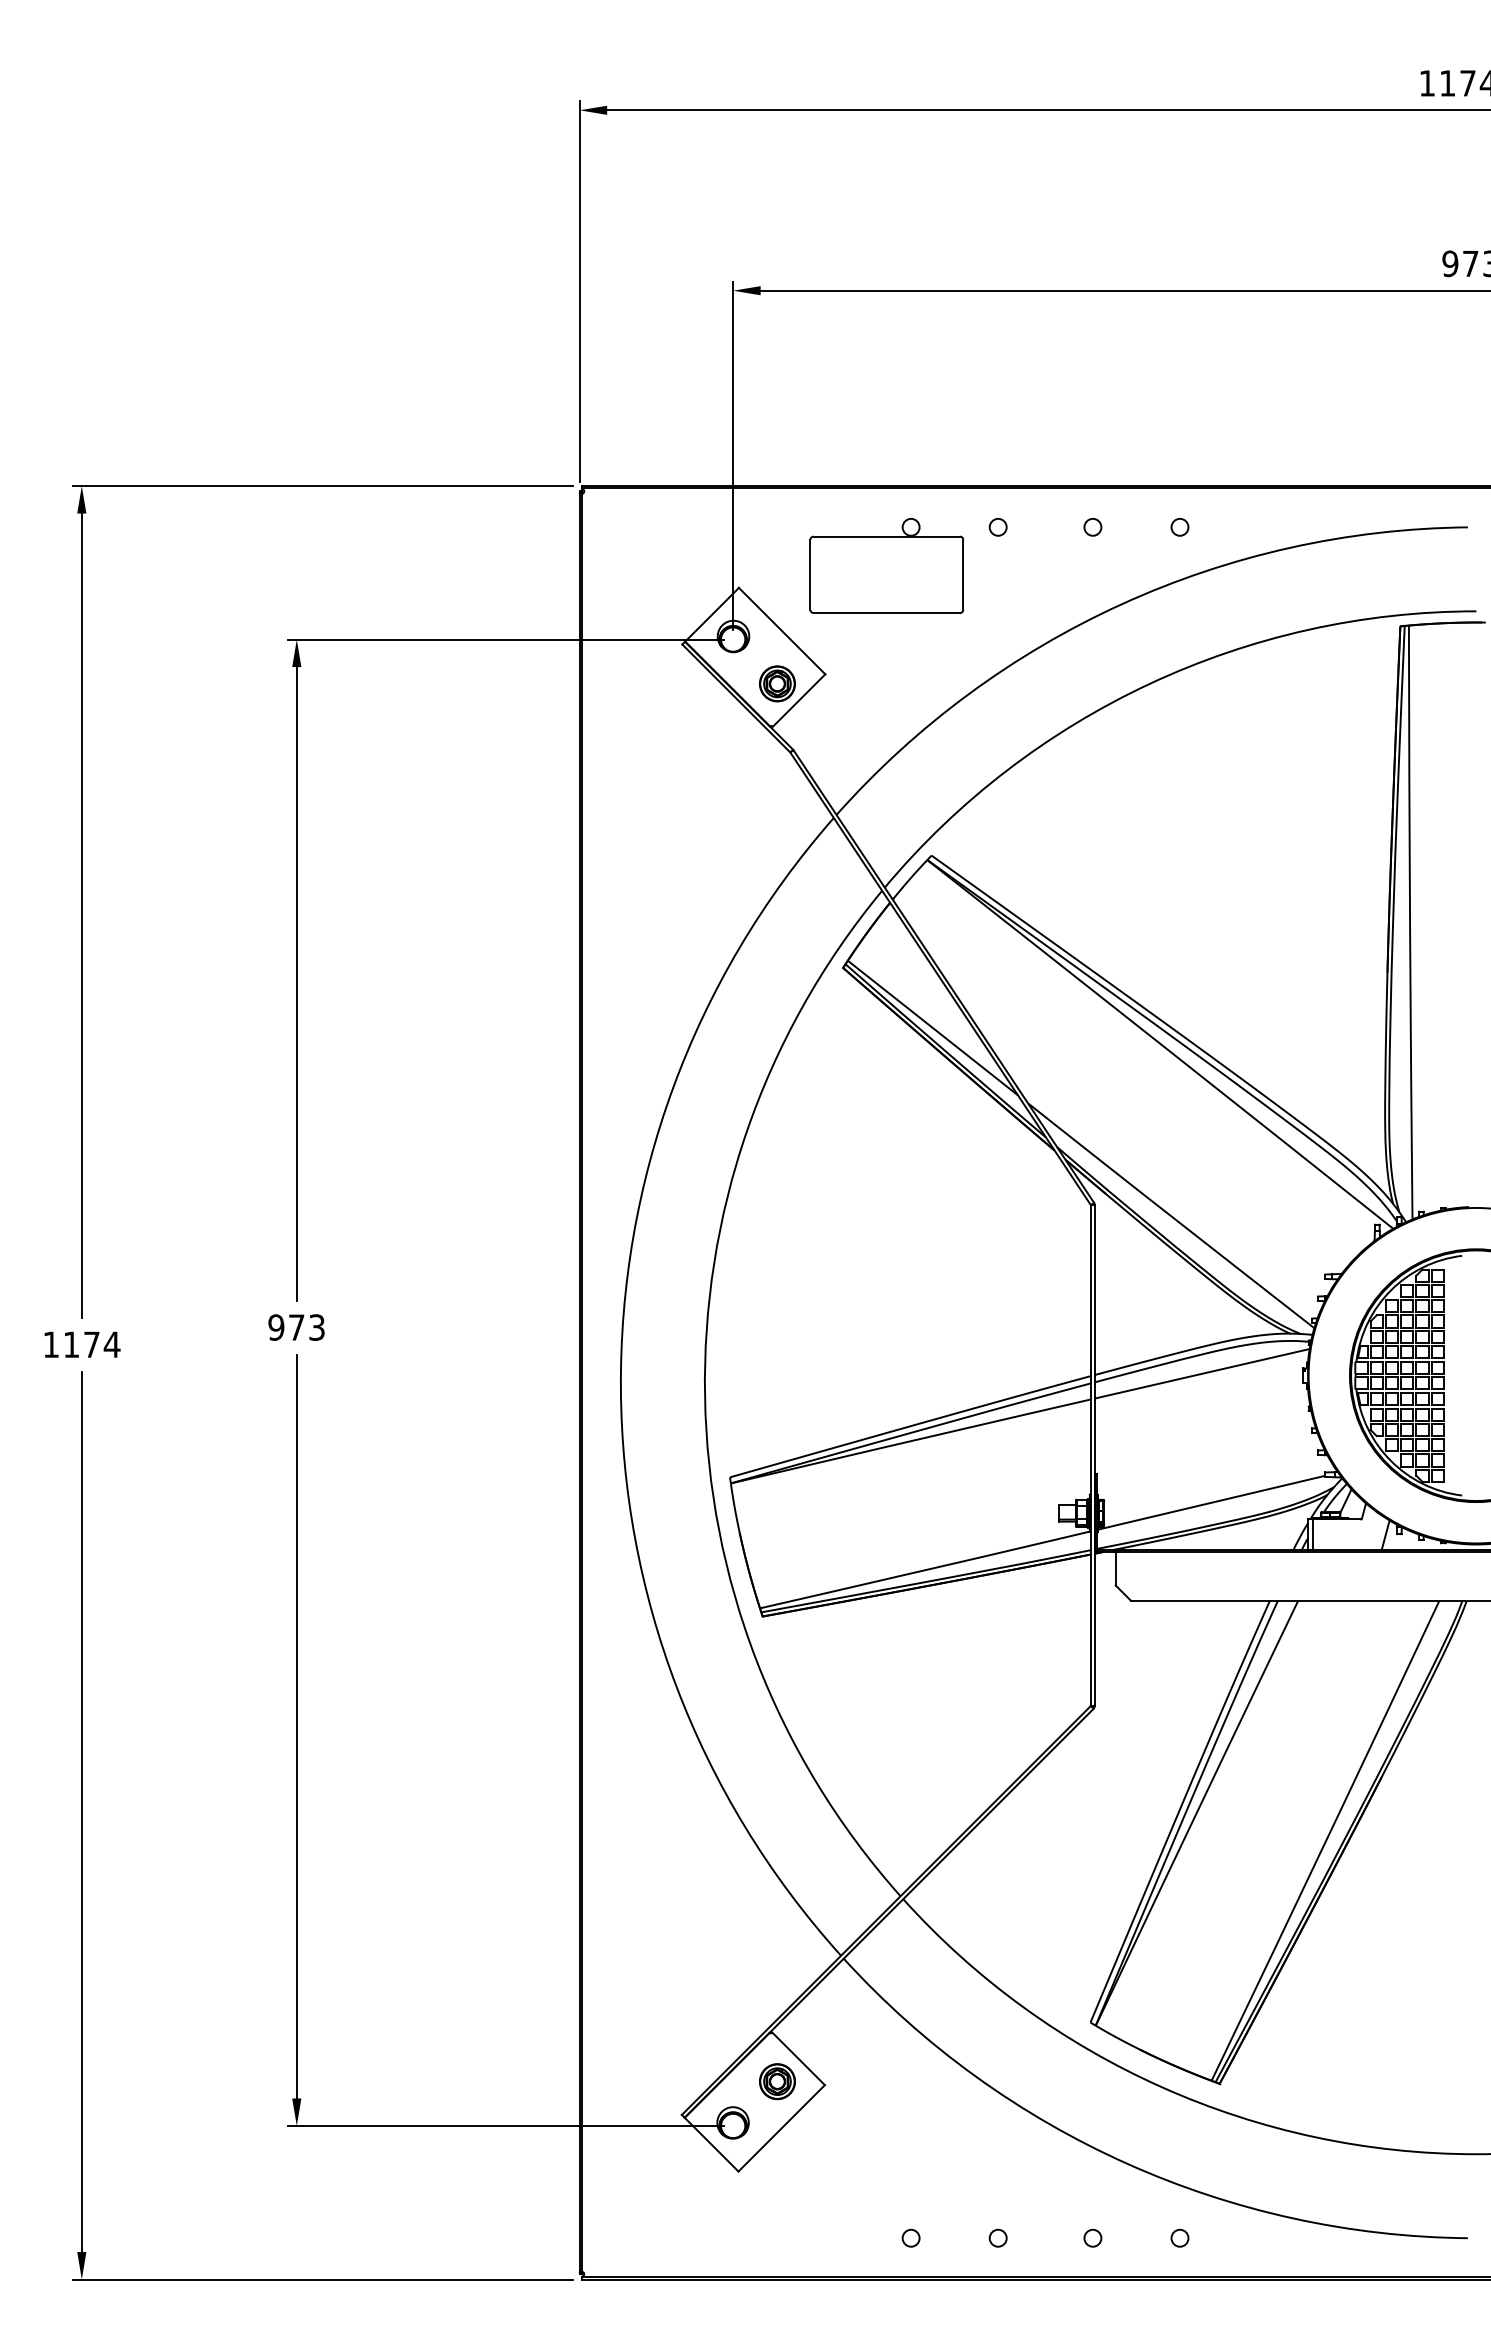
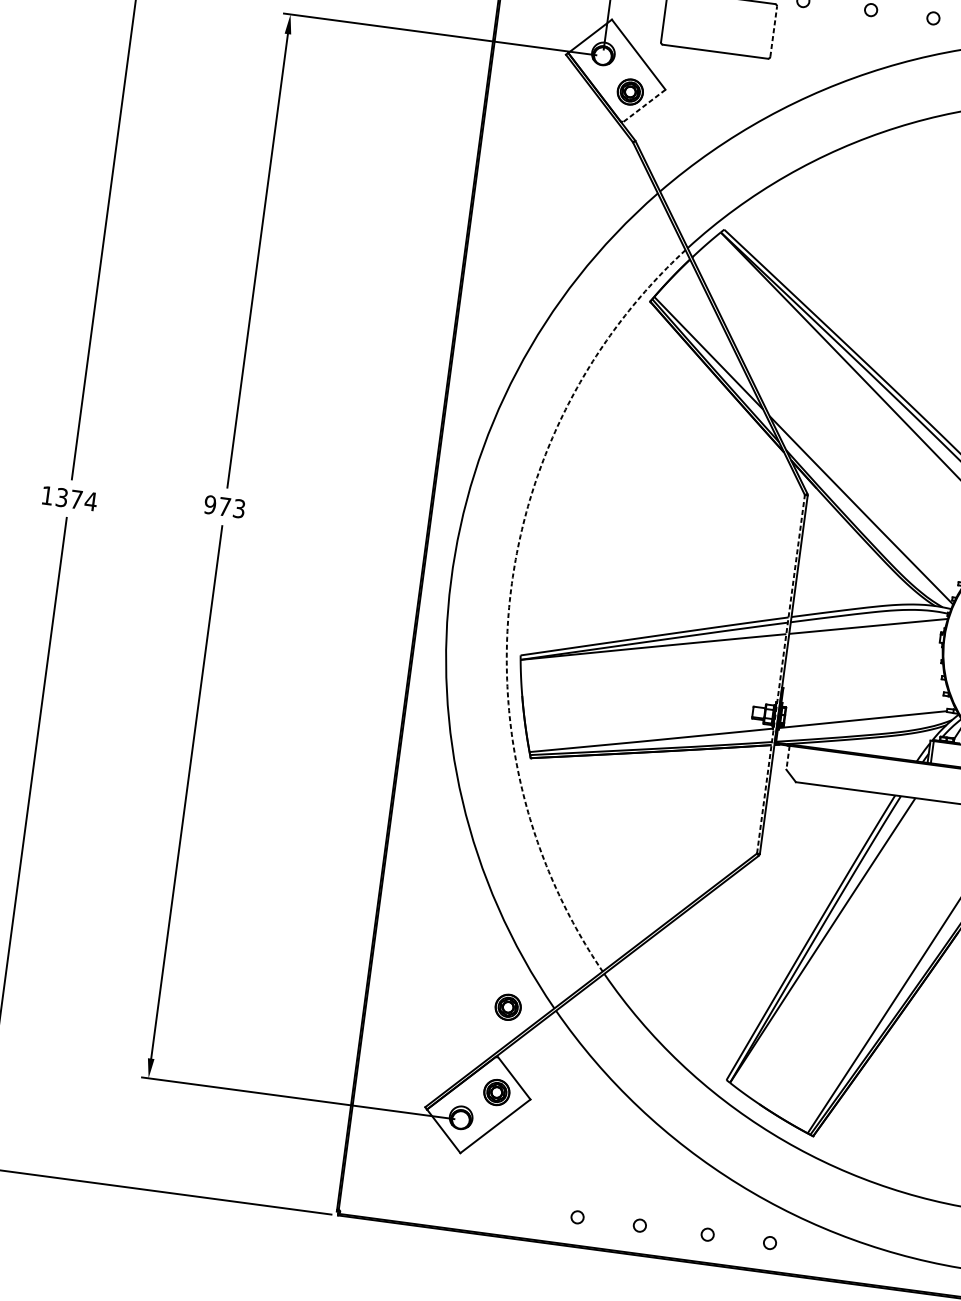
line: (963, 574) -> (773, 31), solid -> dashed
line: (798, 700) -> (643, 105), solid -> dashed
text: (71, 1344) -> (61, 497), 1174 -> 1374
arc: (705, 1396) -> (510, 595), solid -> dashed
line: (1090, 1455) -> (780, 674), solid -> dashed
line: (1115, 1568) -> (787, 757), solid -> dashed
part: (777, 1962) -> (508, 1007), added

